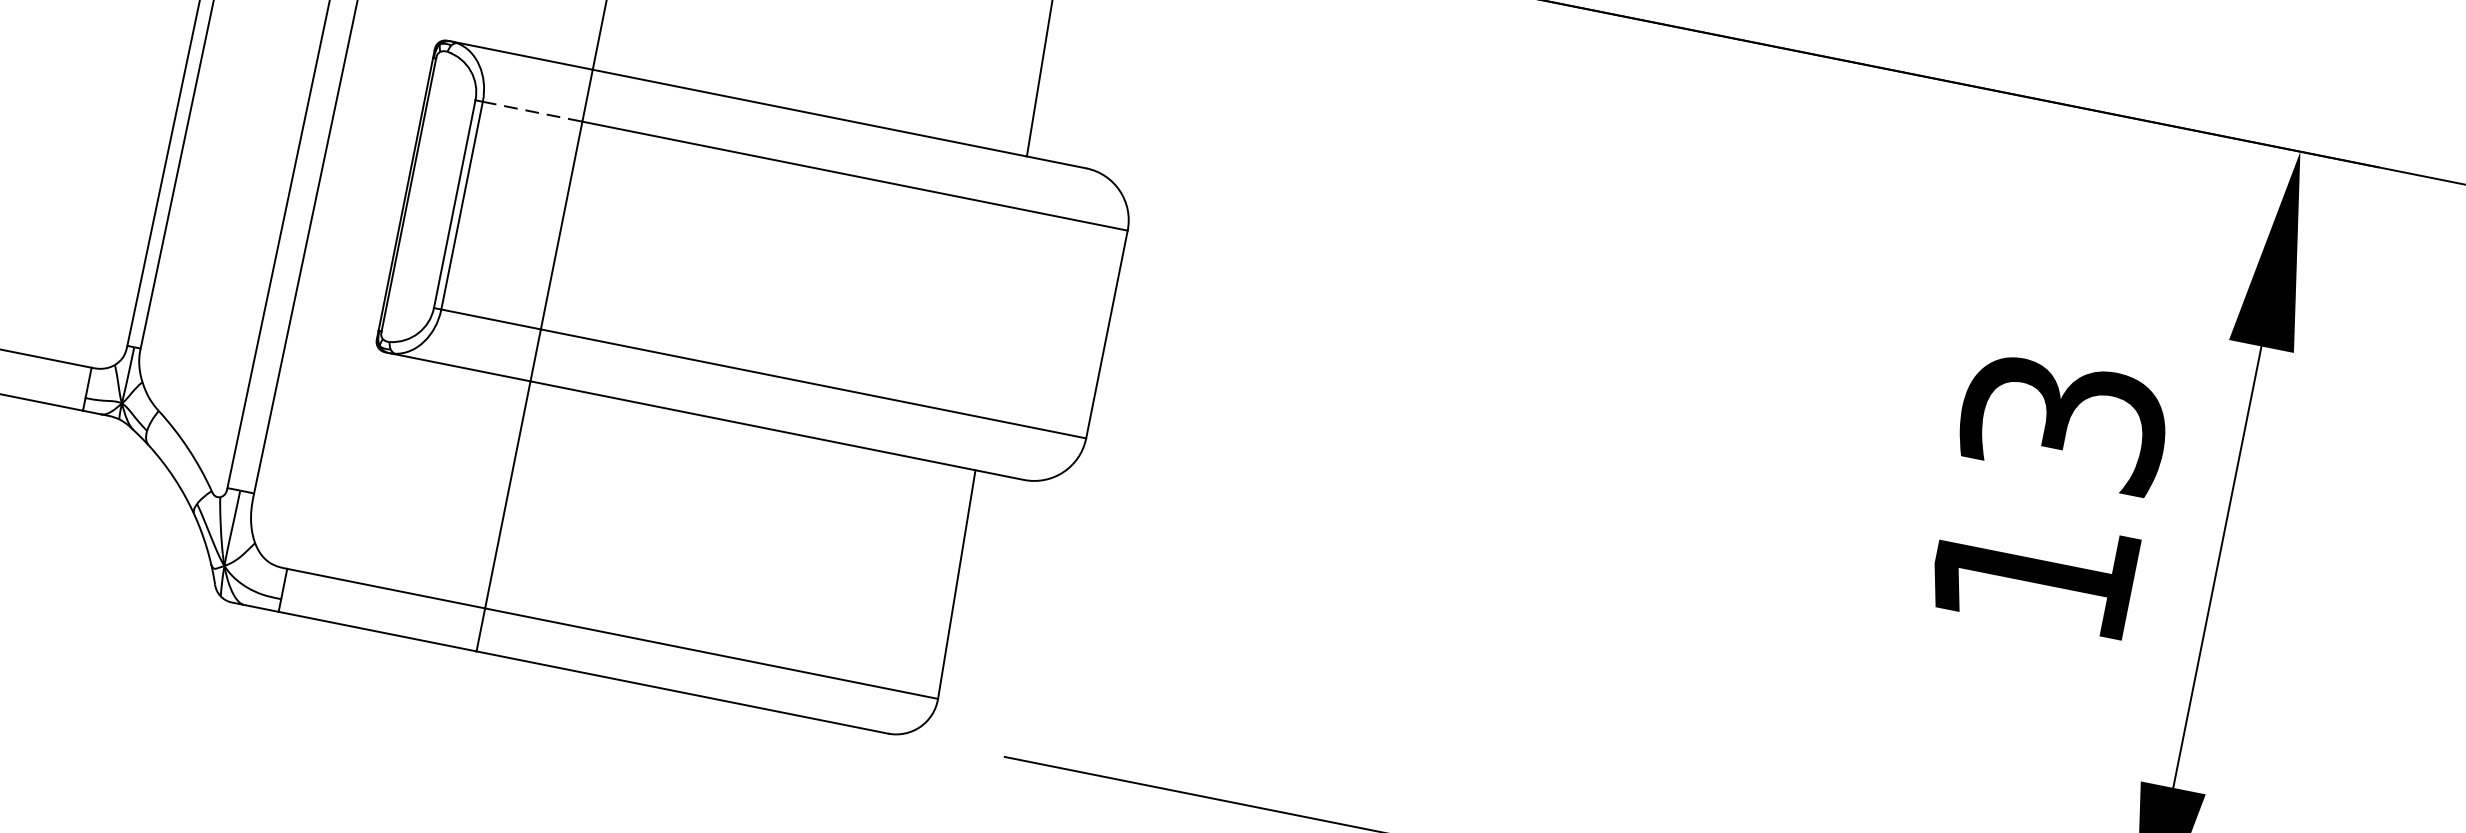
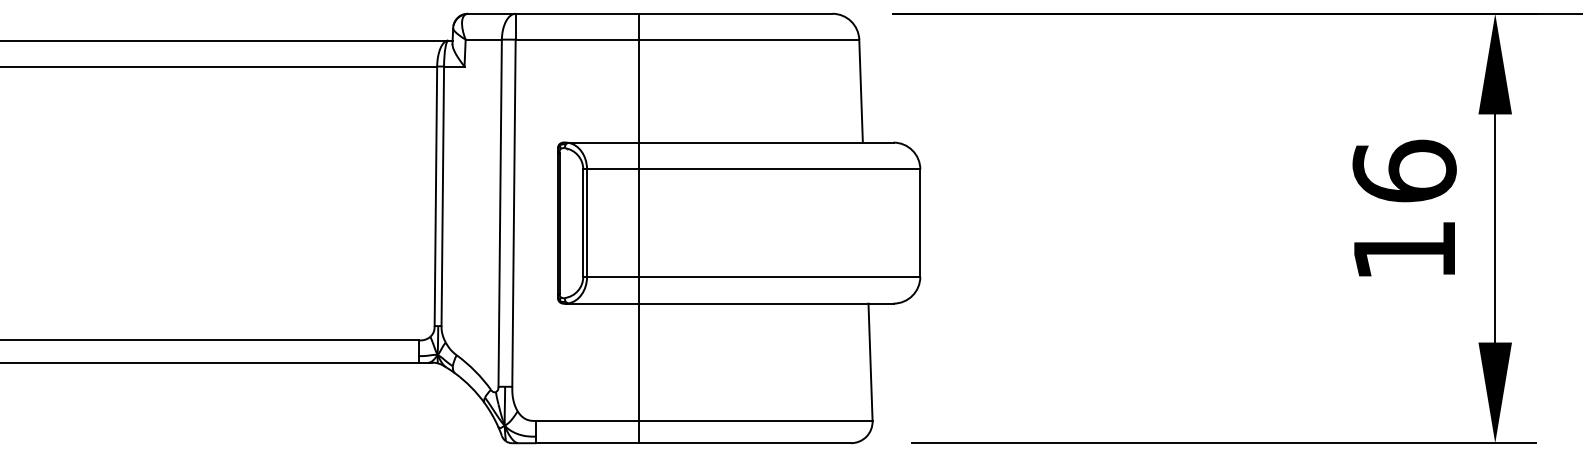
line: (532, 111) -> (612, 169), dashed -> solid
text: (2064, 419) -> (1404, 170), 13 -> 16

